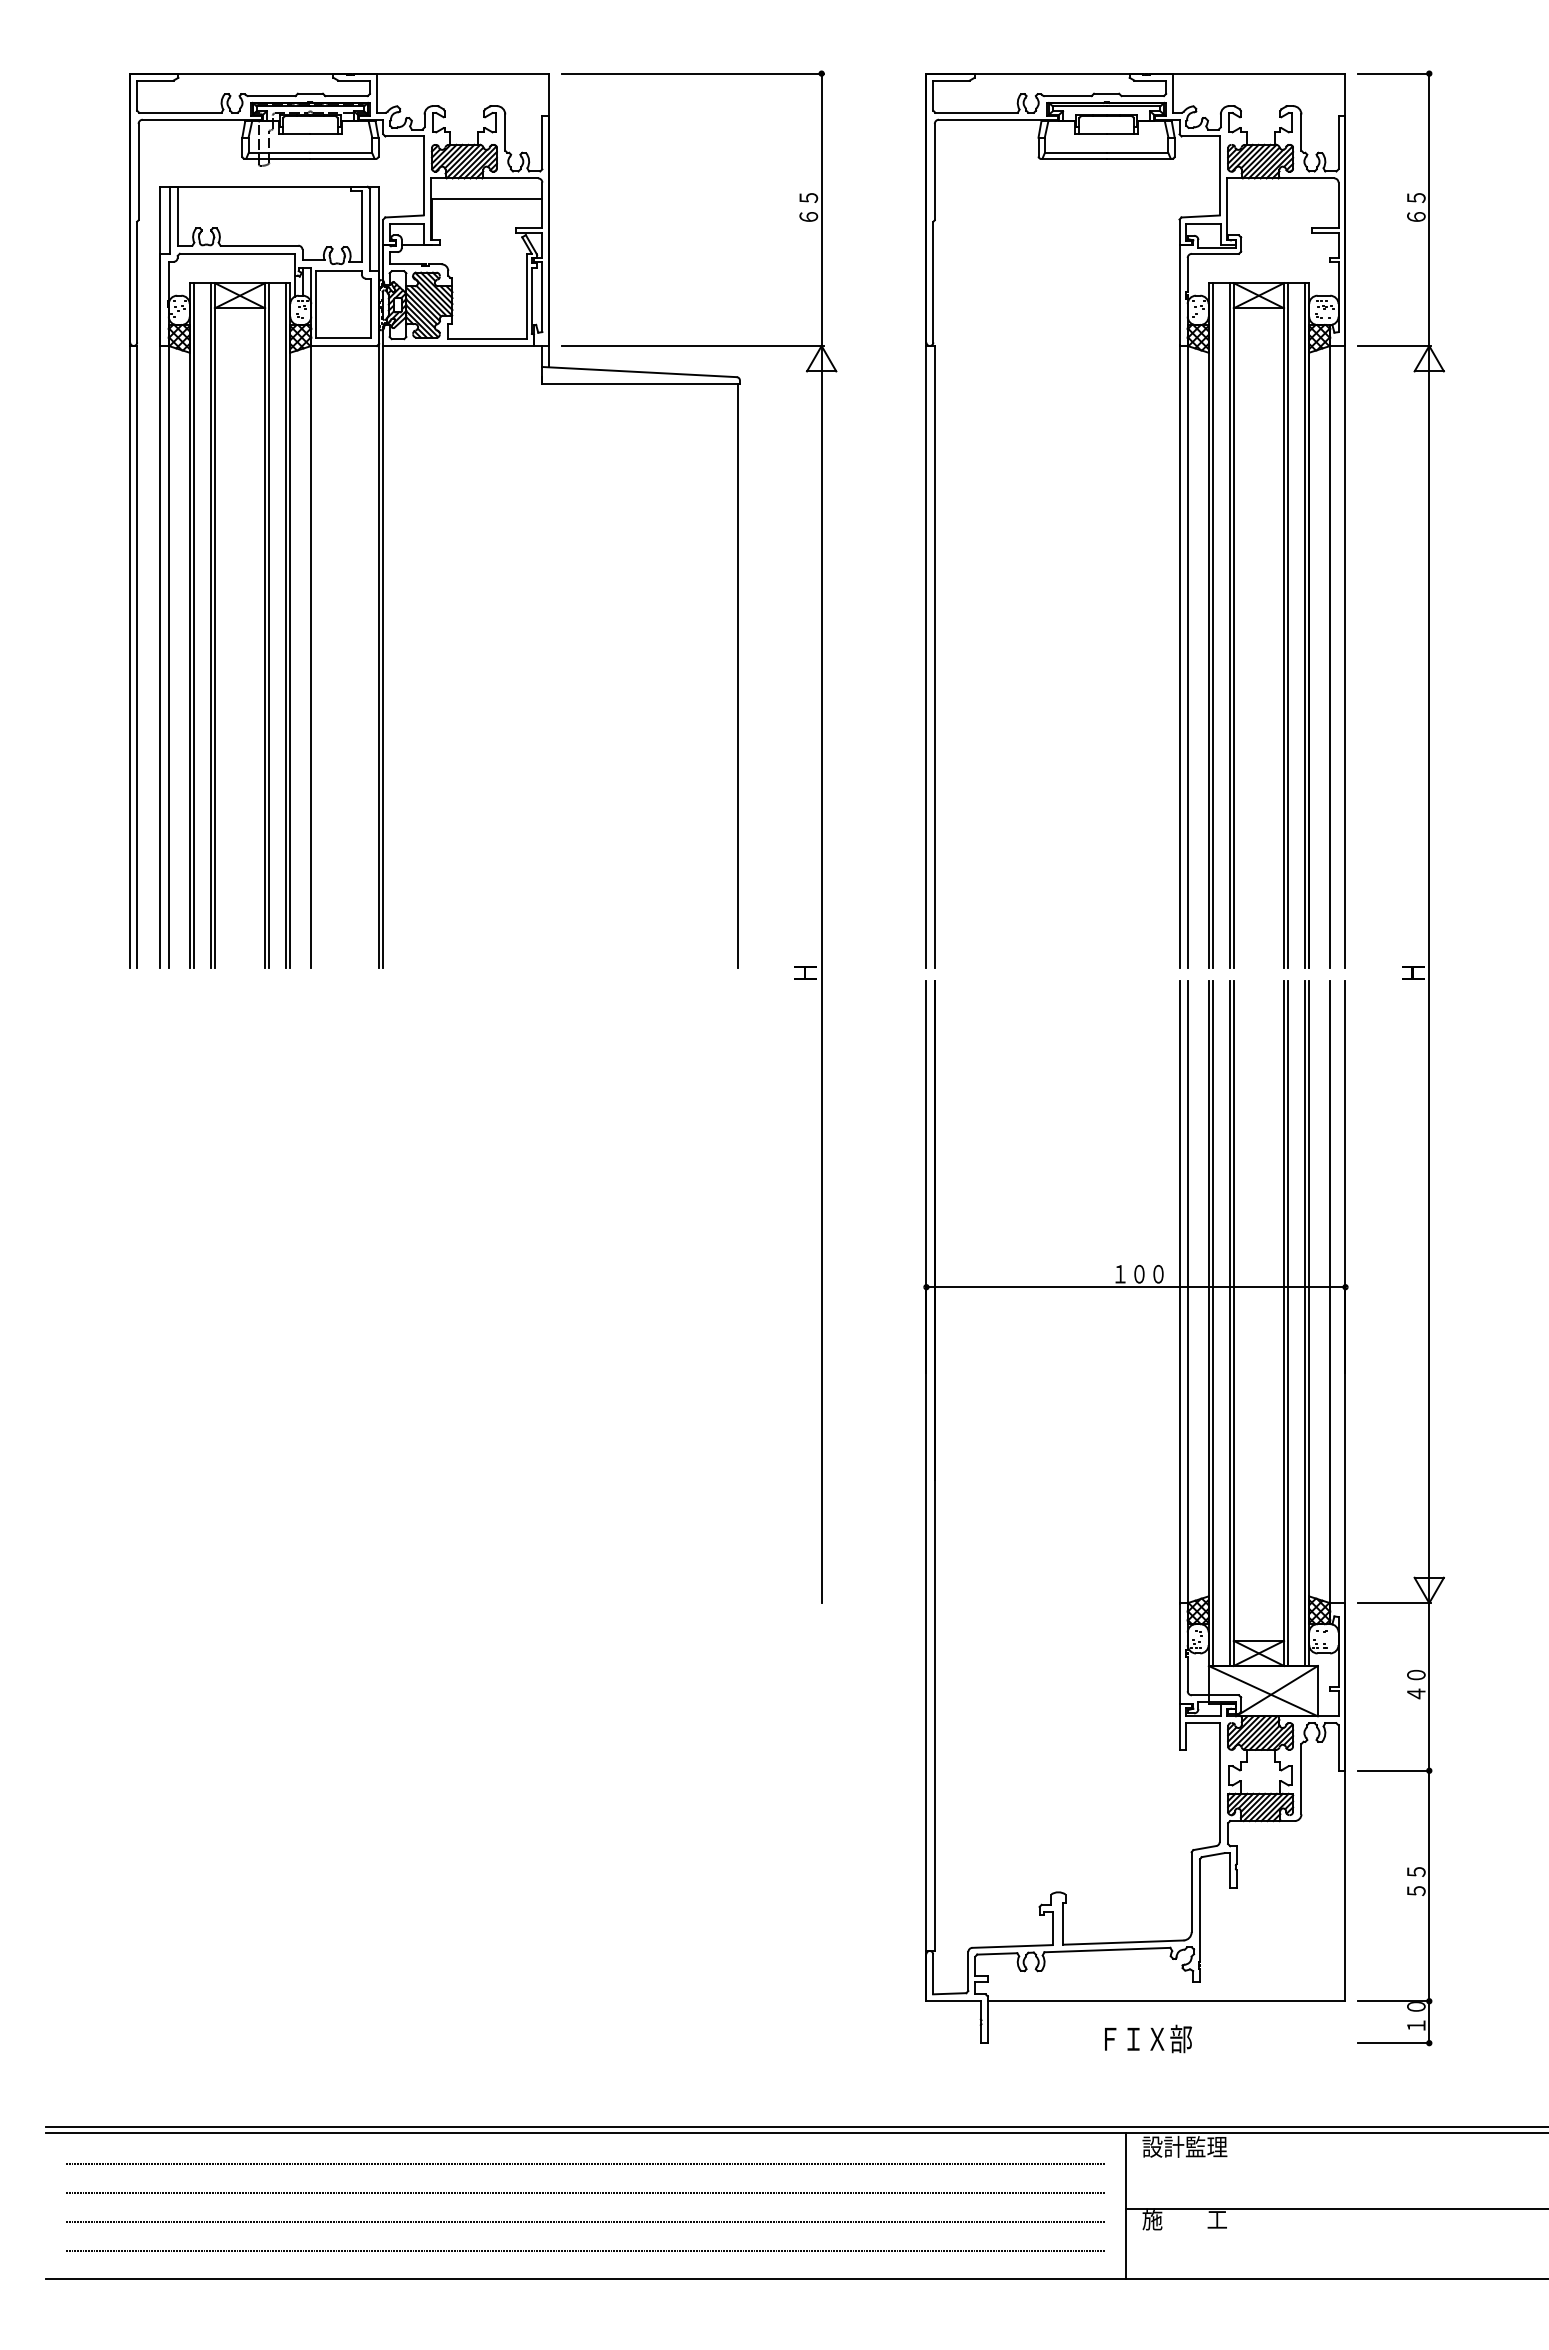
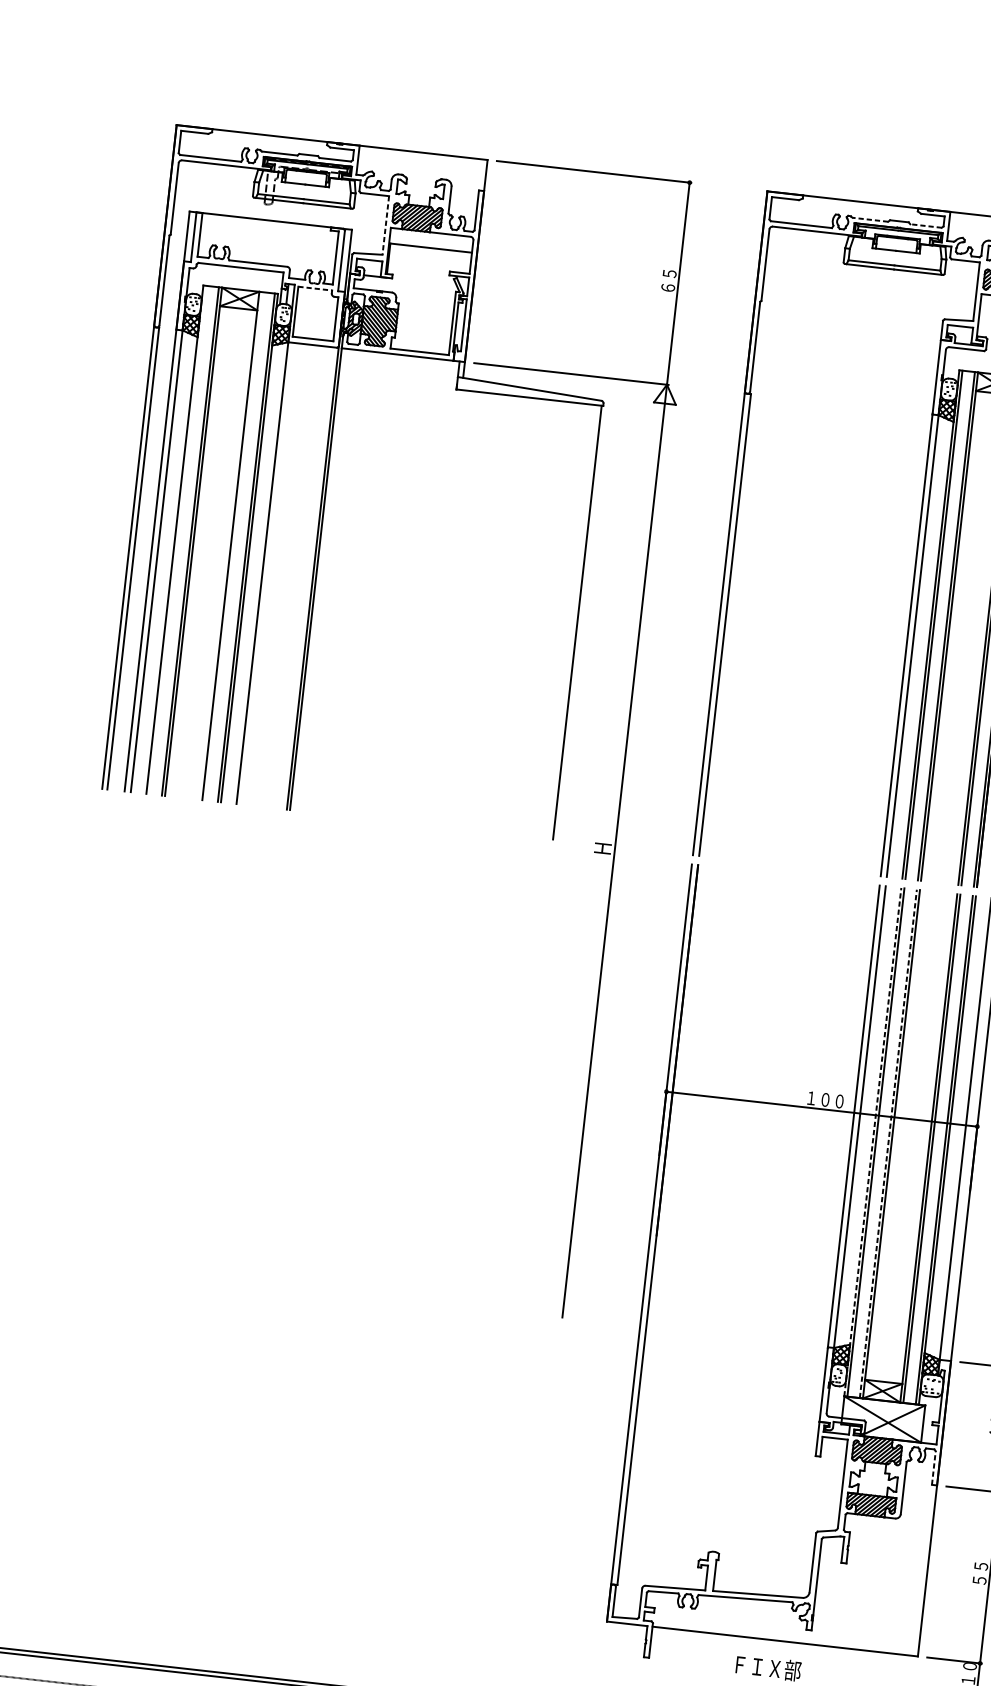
line: (1067, 96) -> (870, 220), solid -> dashed
line: (1142, 96) -> (925, 226), solid -> dashed
line: (423, 176) -> (385, 225), solid -> dashed
line: (339, 270) -> (315, 288), solid -> dashed
line: (193, 625) -> (177, 539), removed
line: (269, 625) -> (234, 546), removed
line: (1208, 1323) -> (872, 1142), solid -> dashed
line: (1229, 1323) -> (888, 1143), solid -> dashed
line: (1338, 1748) -> (933, 1468), solid -> dashed

